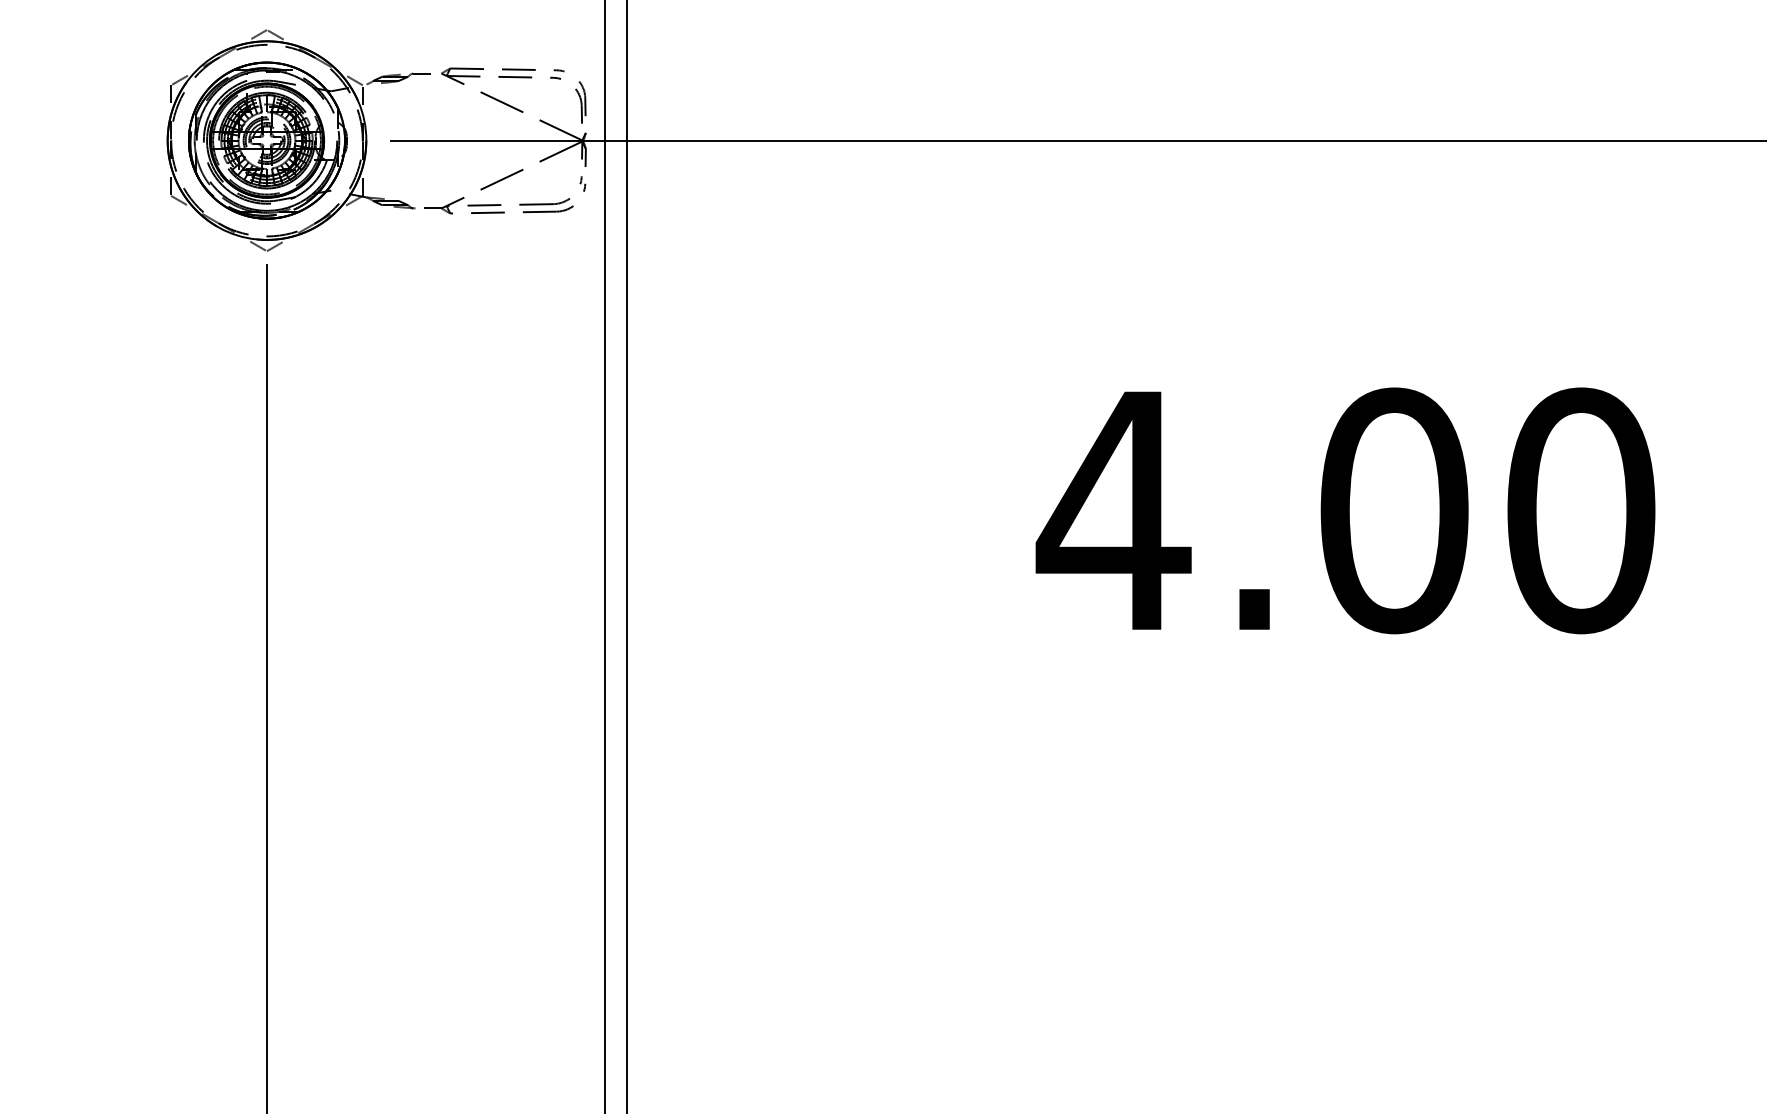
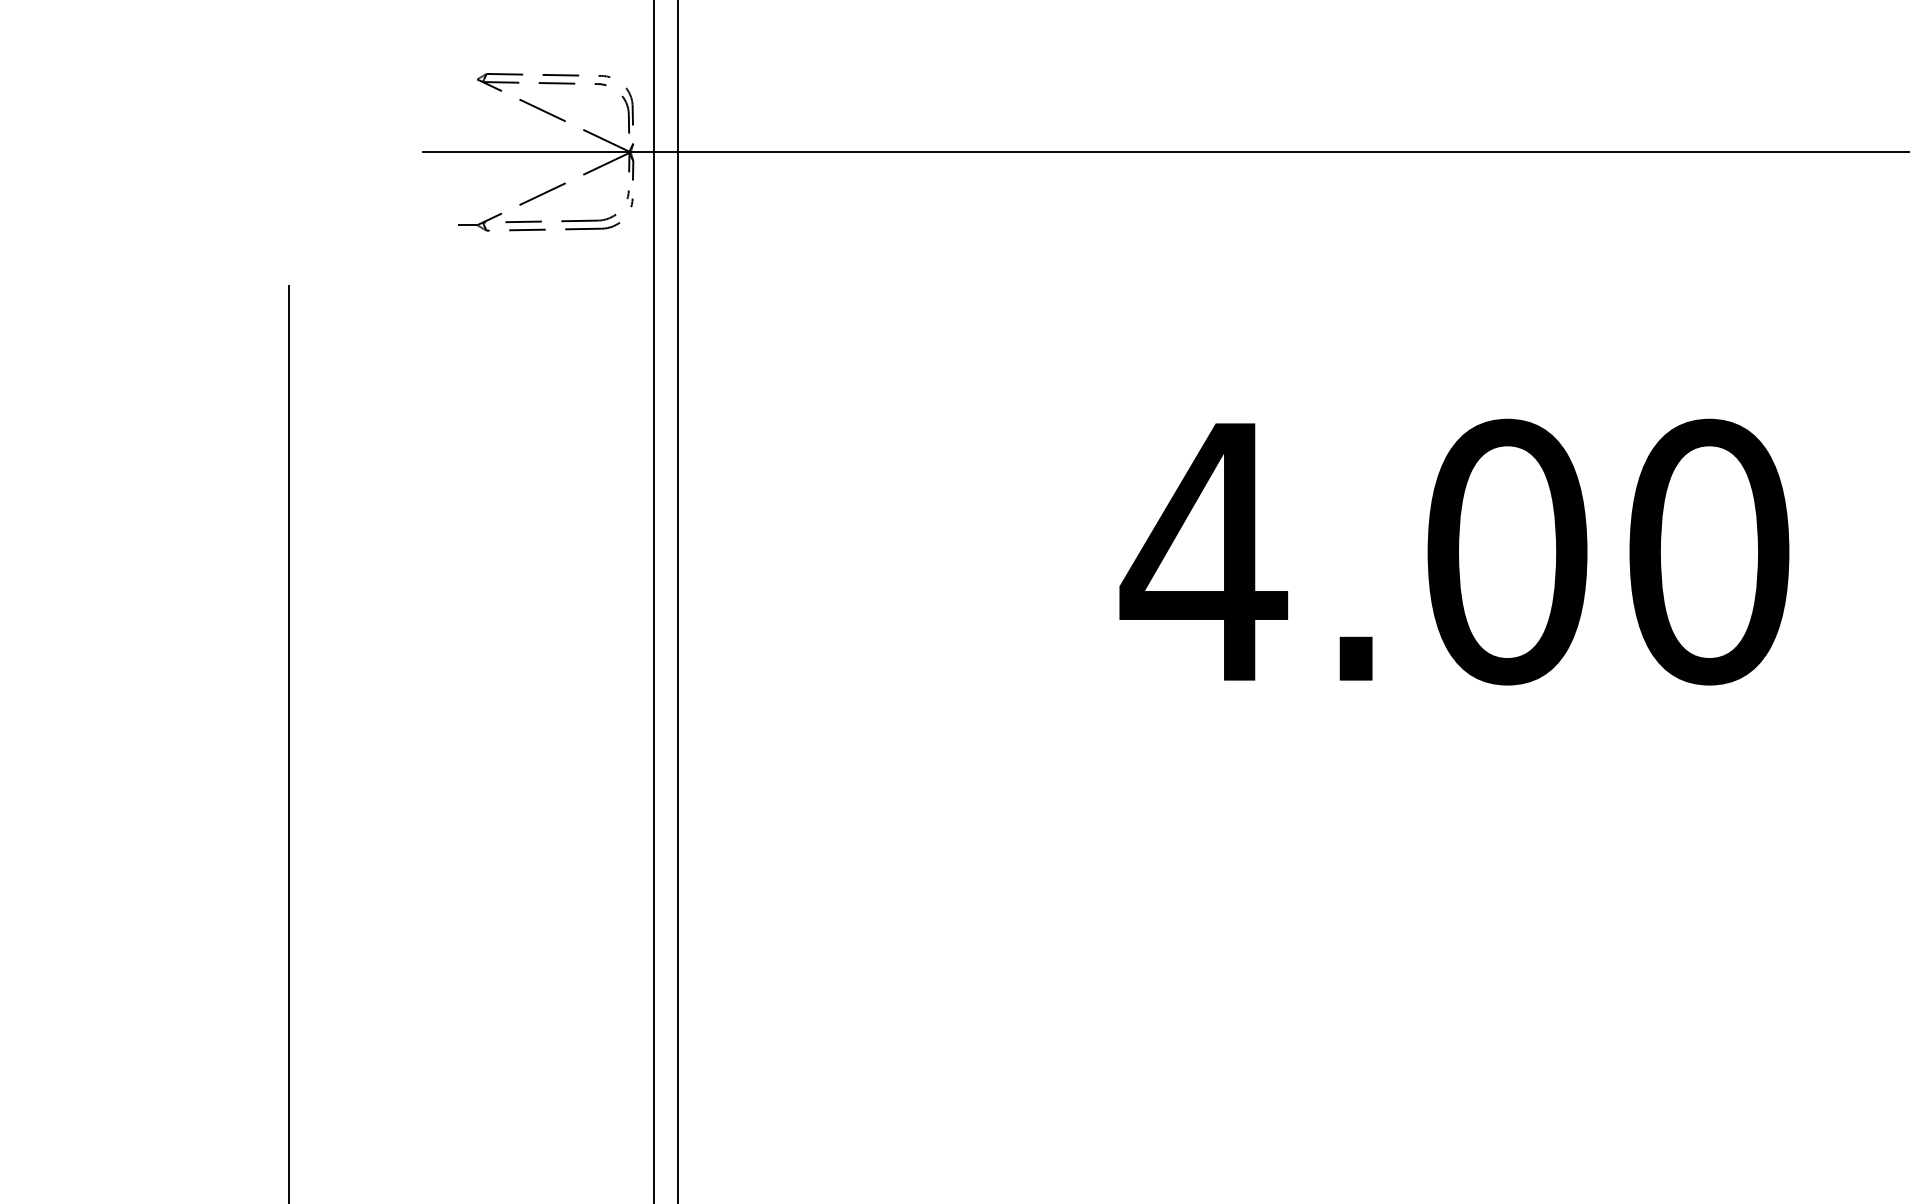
part: (298, 140) -> (322, 151), removed

